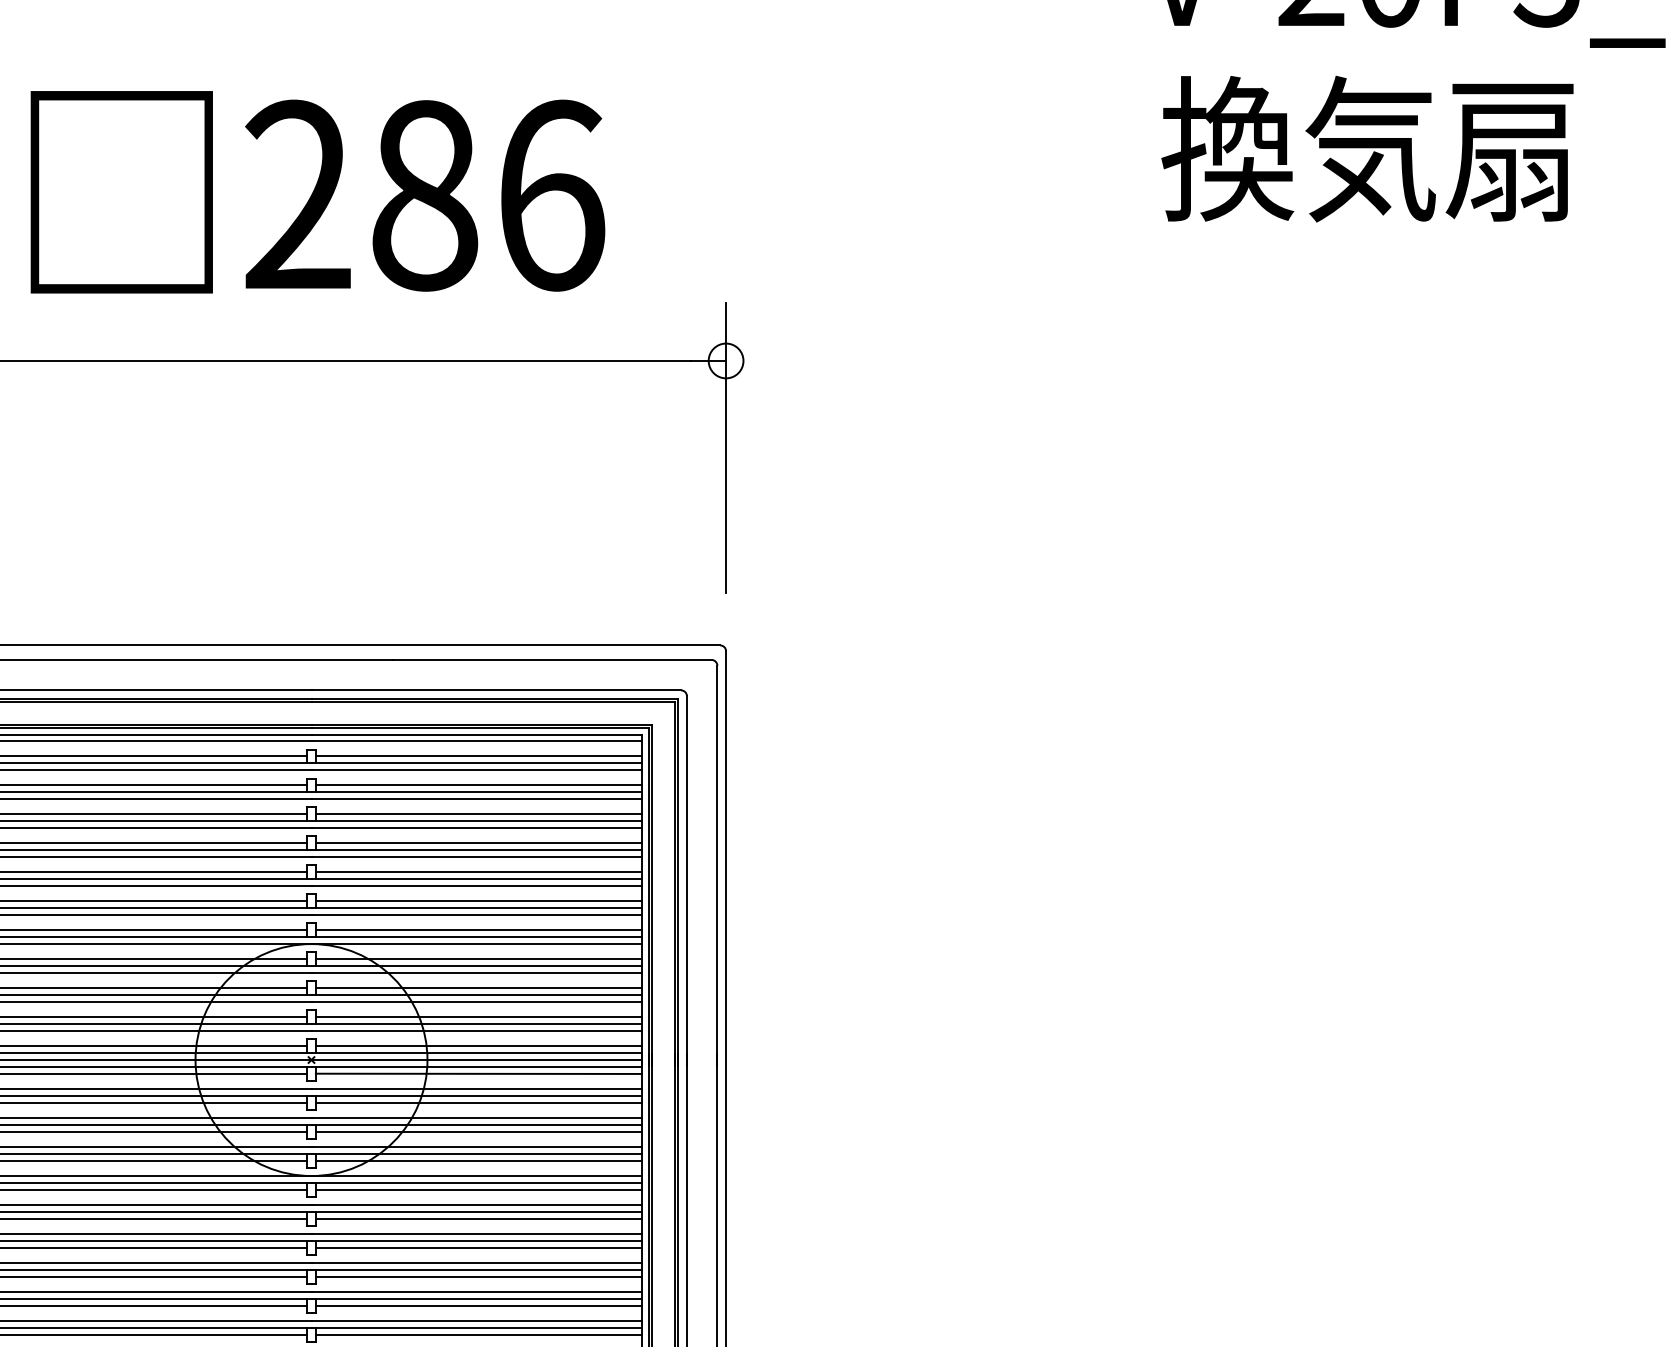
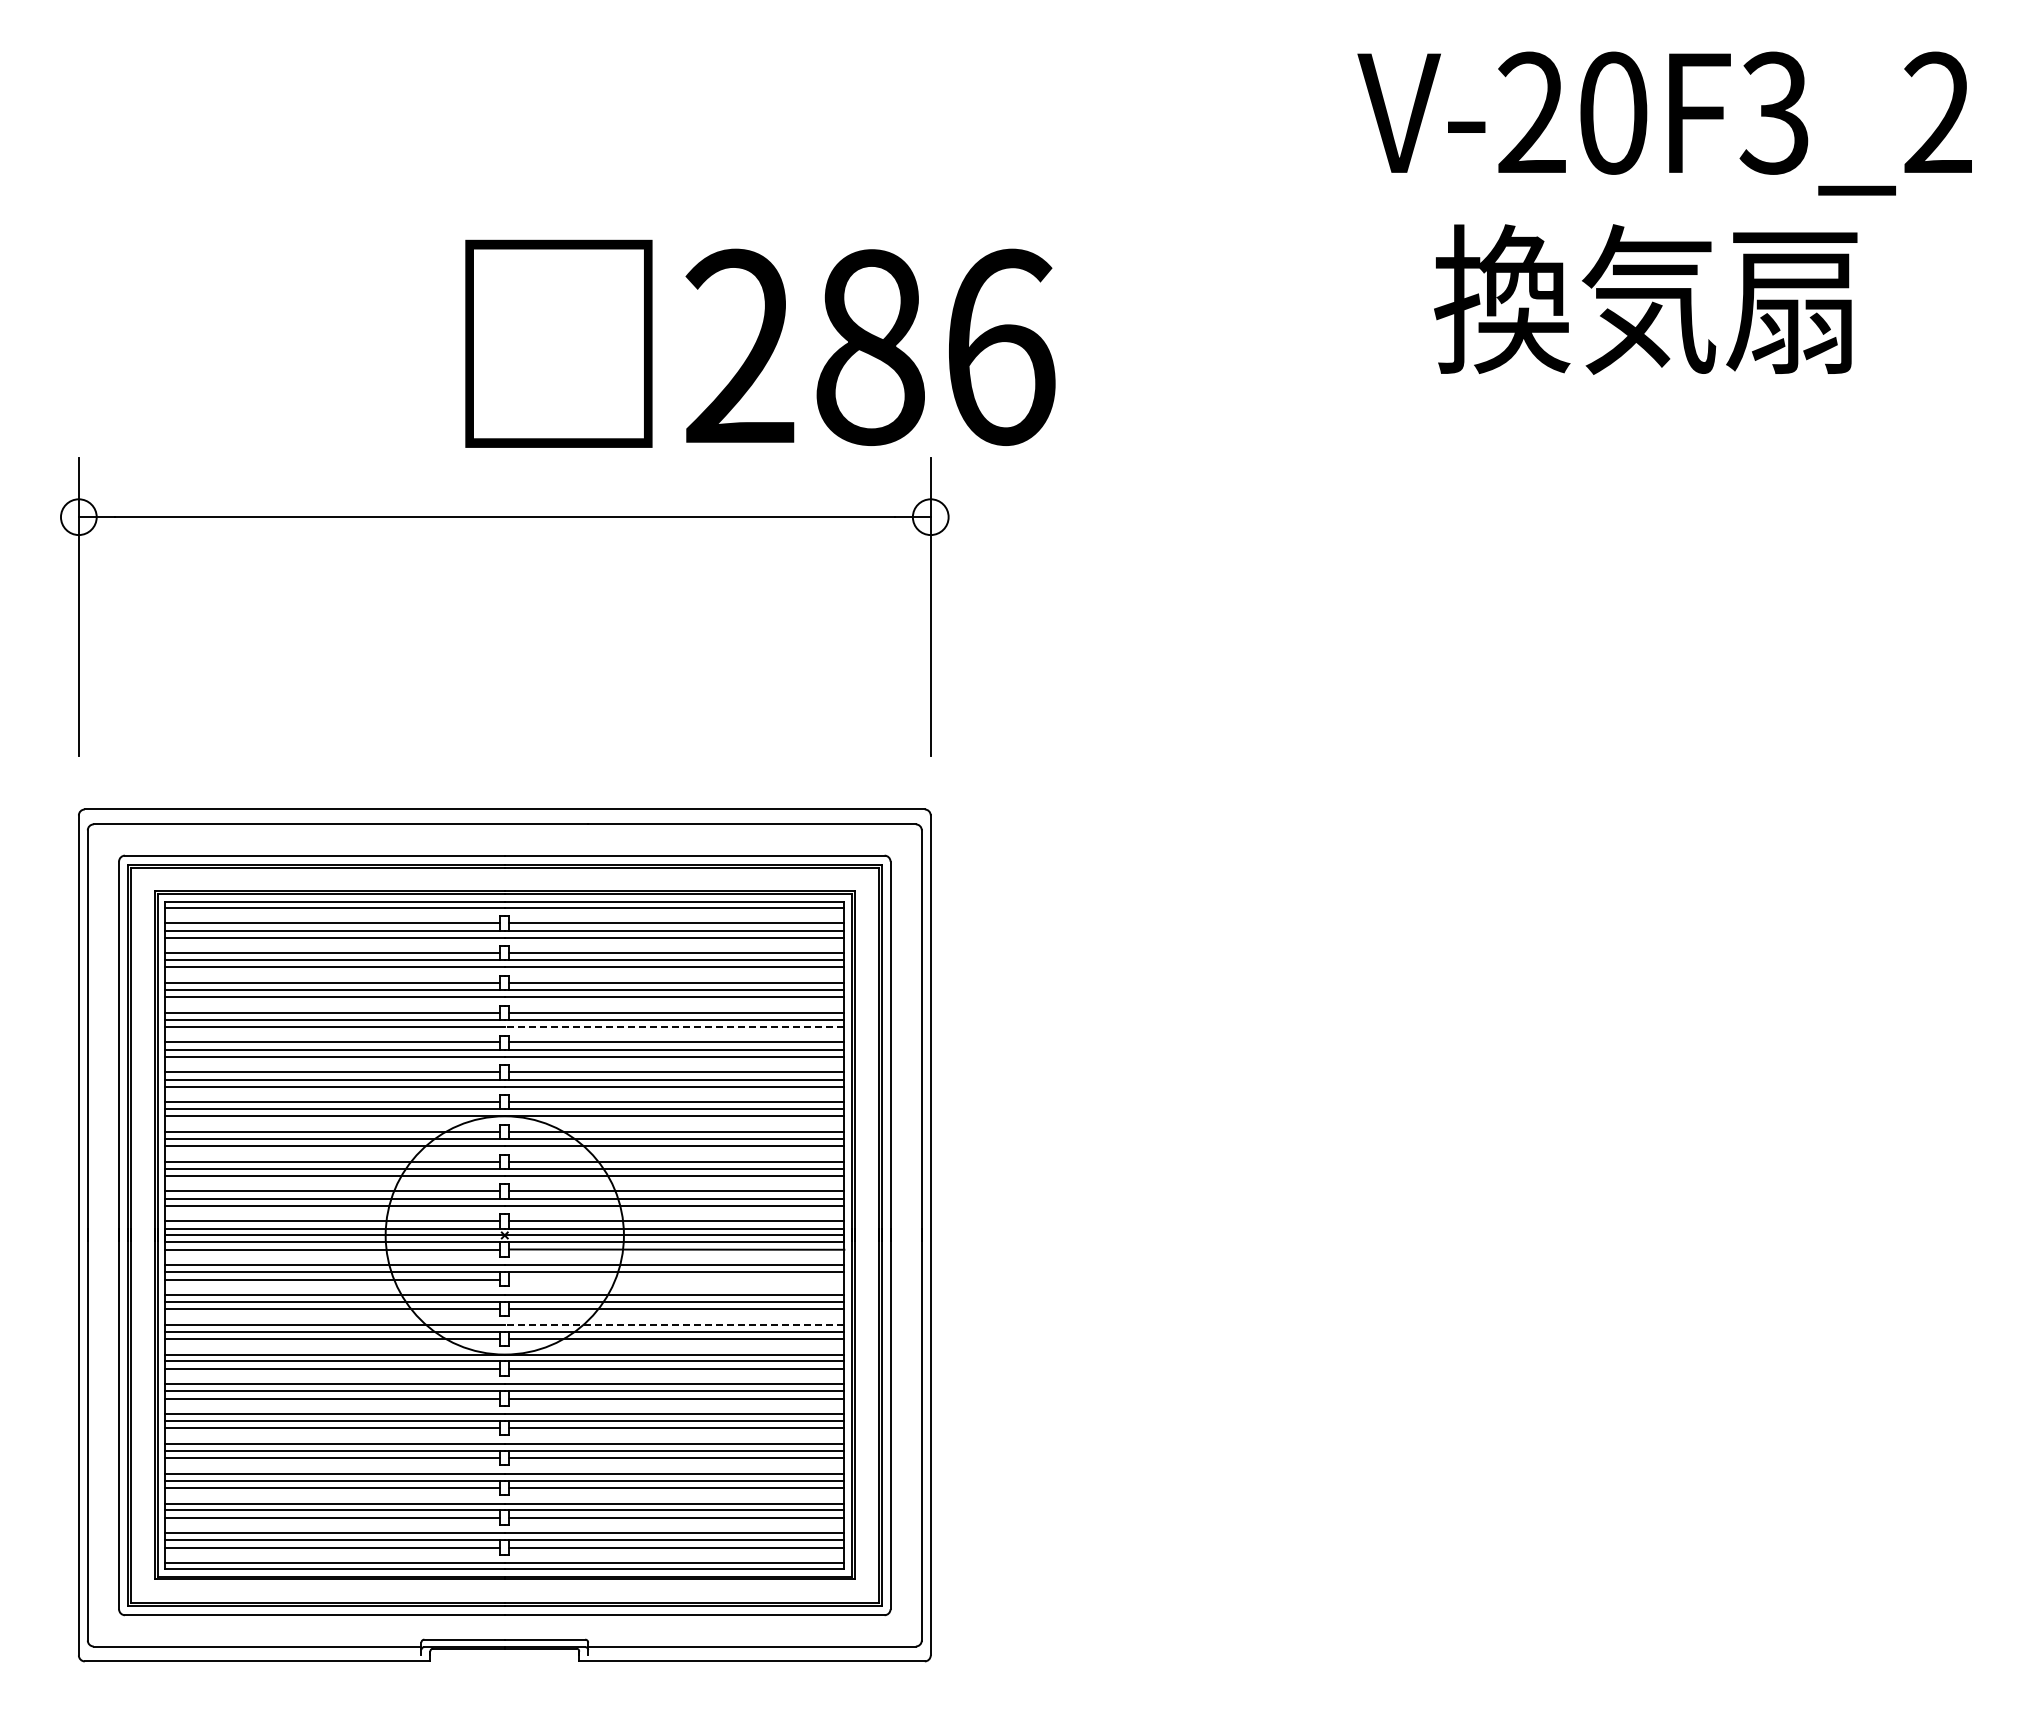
text: (1367, 149) -> (1645, 299), moved
text: (318, 191) -> (760, 343), moved
line: (476, 856) -> (674, 1026), solid -> dashed
line: (478, 1102) -> (676, 1279), removed
line: (476, 1146) -> (674, 1324), solid -> dashed

